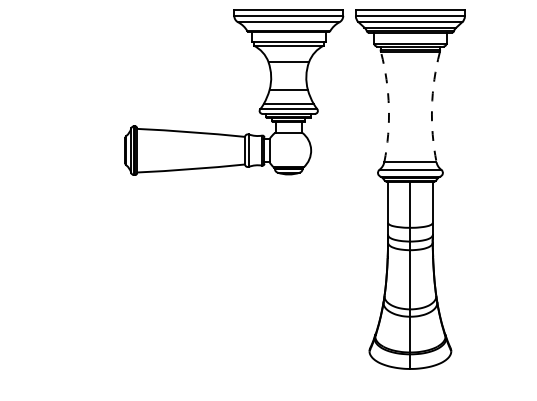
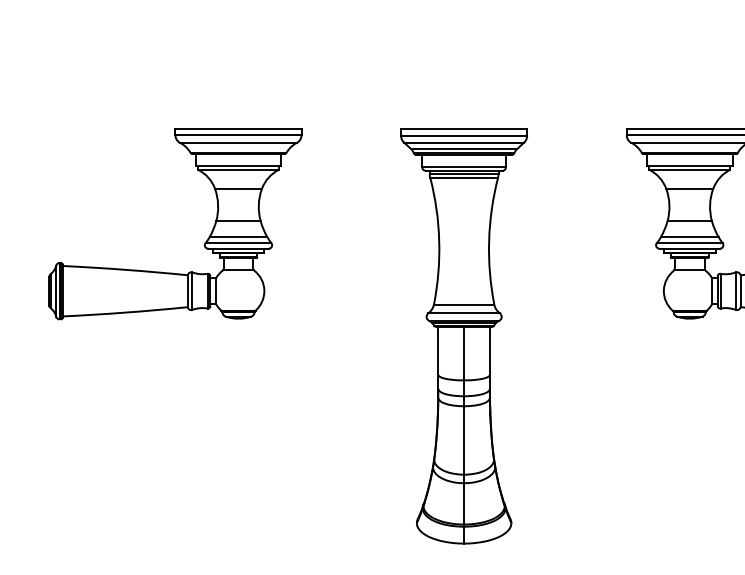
arc: (389, 106) -> (439, 240), dashed -> solid
arc: (432, 106) -> (489, 240), dashed -> solid
part: (259, 108) -> (204, 242), moved

